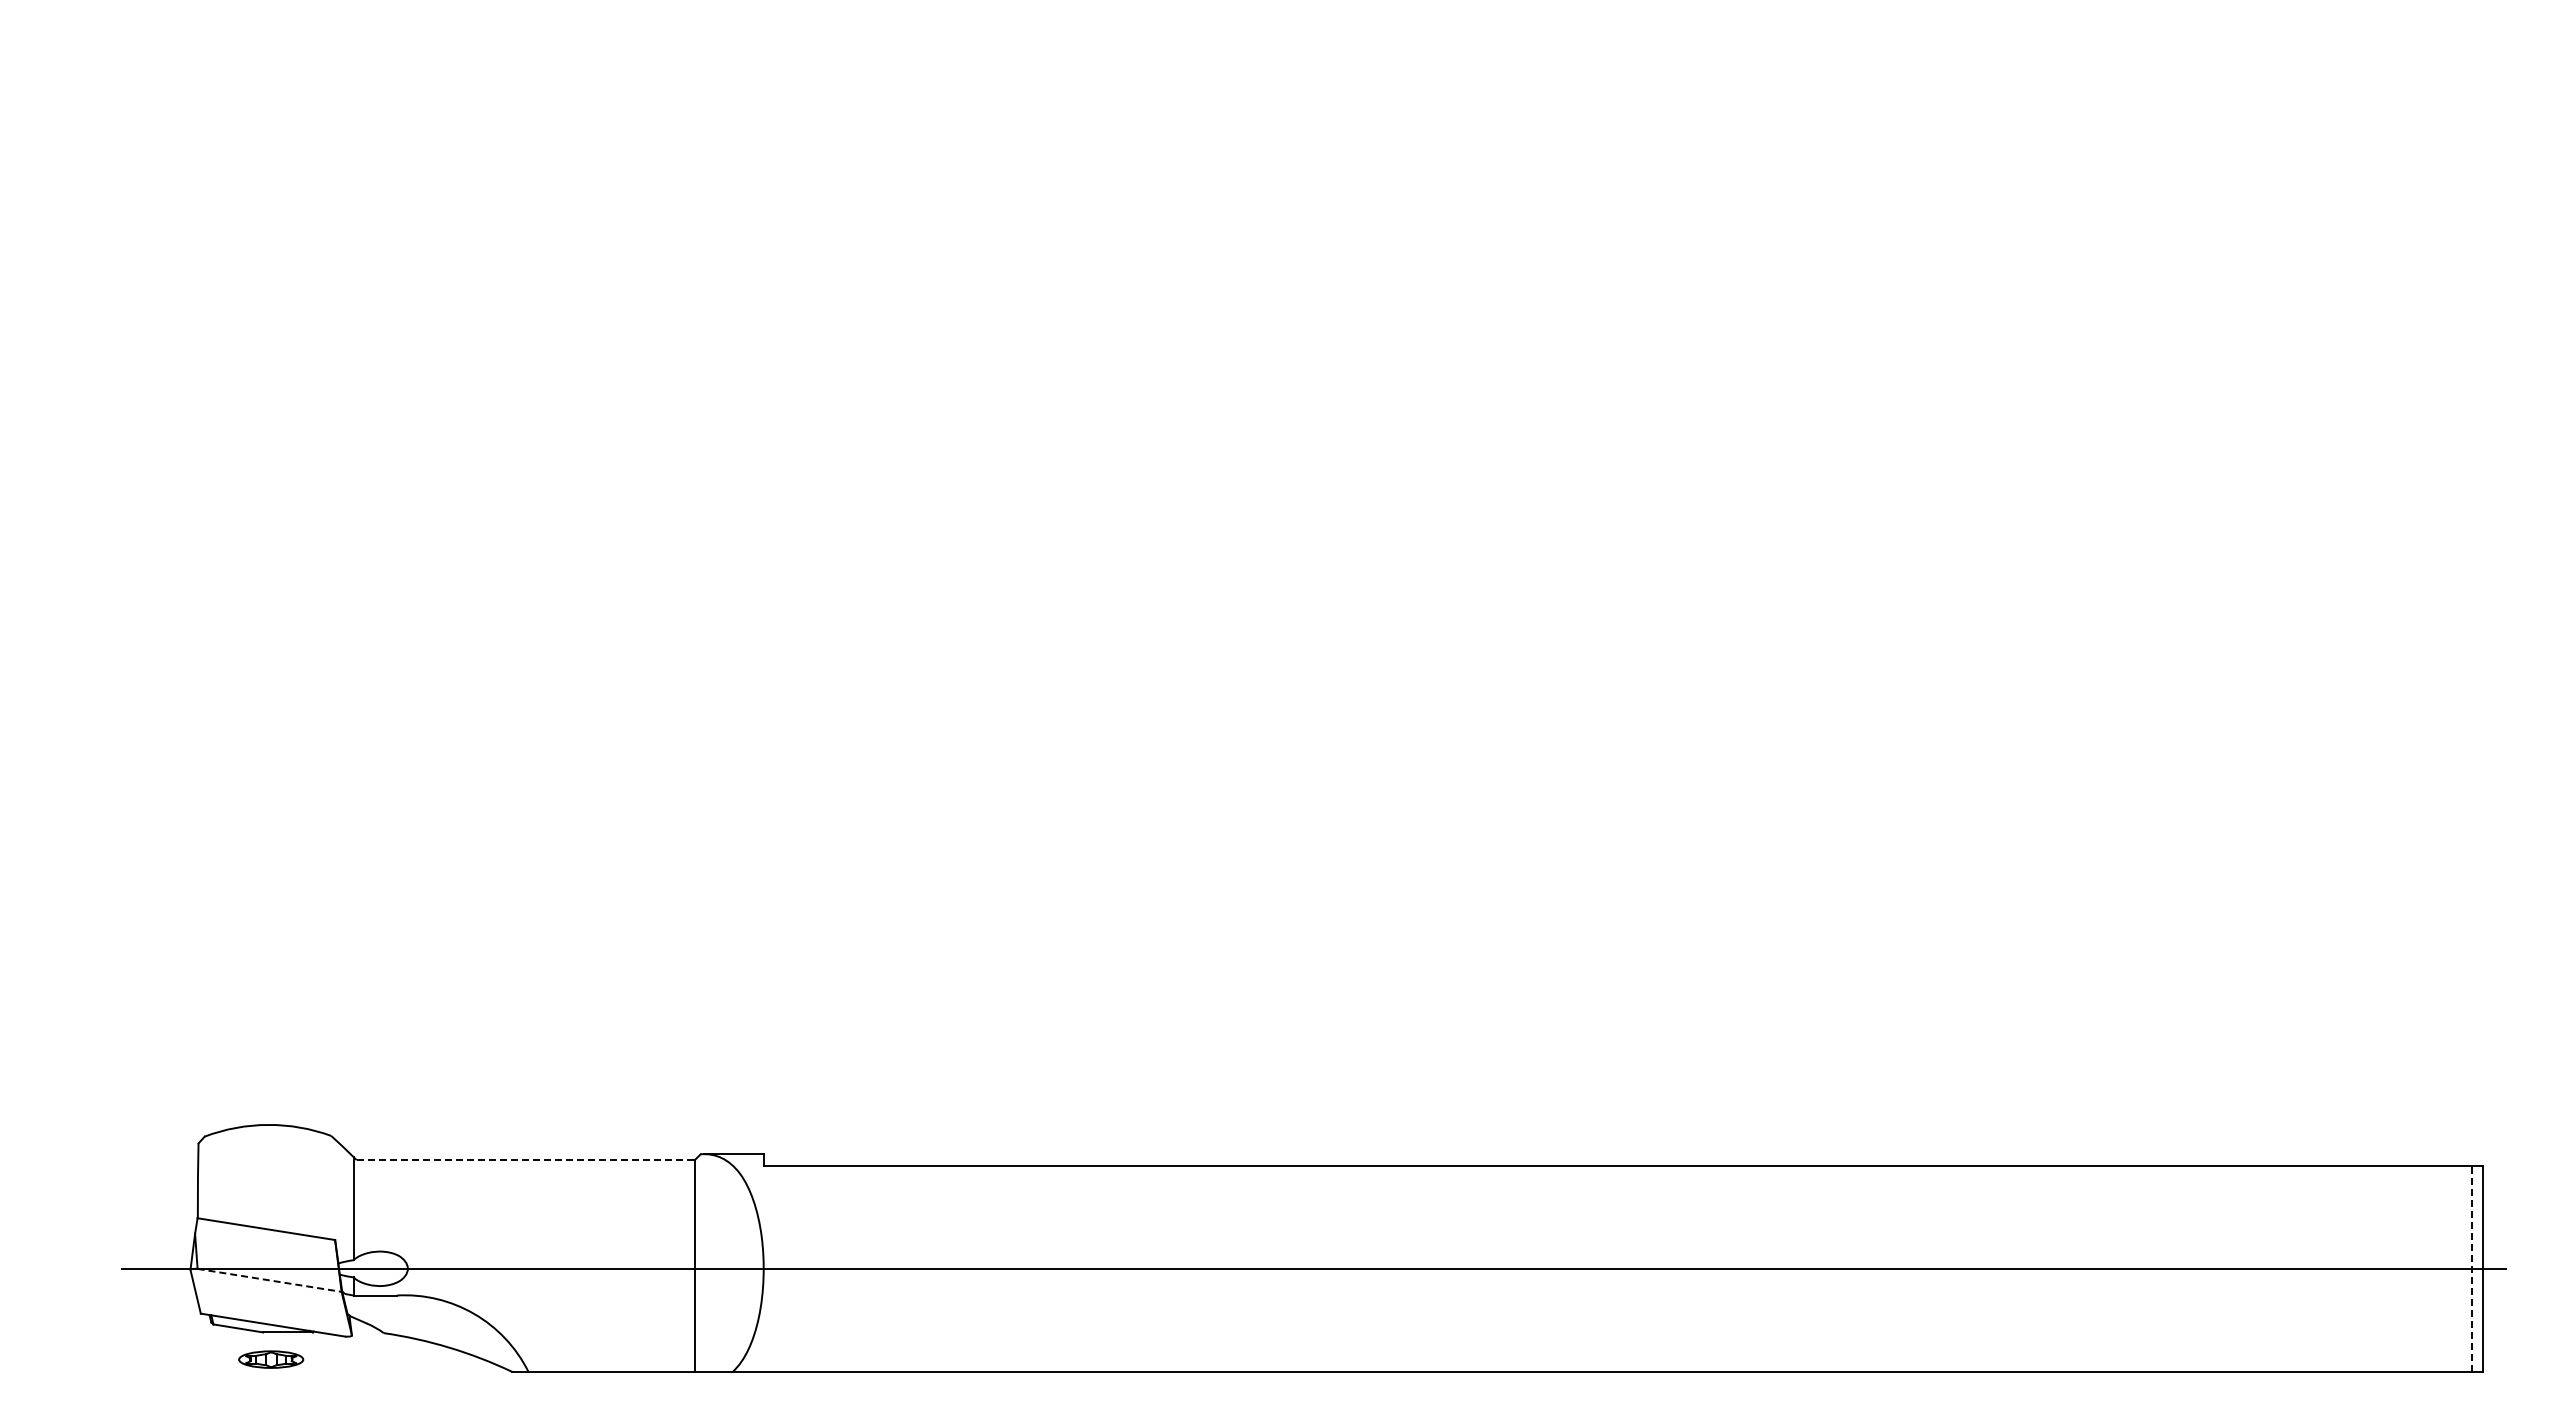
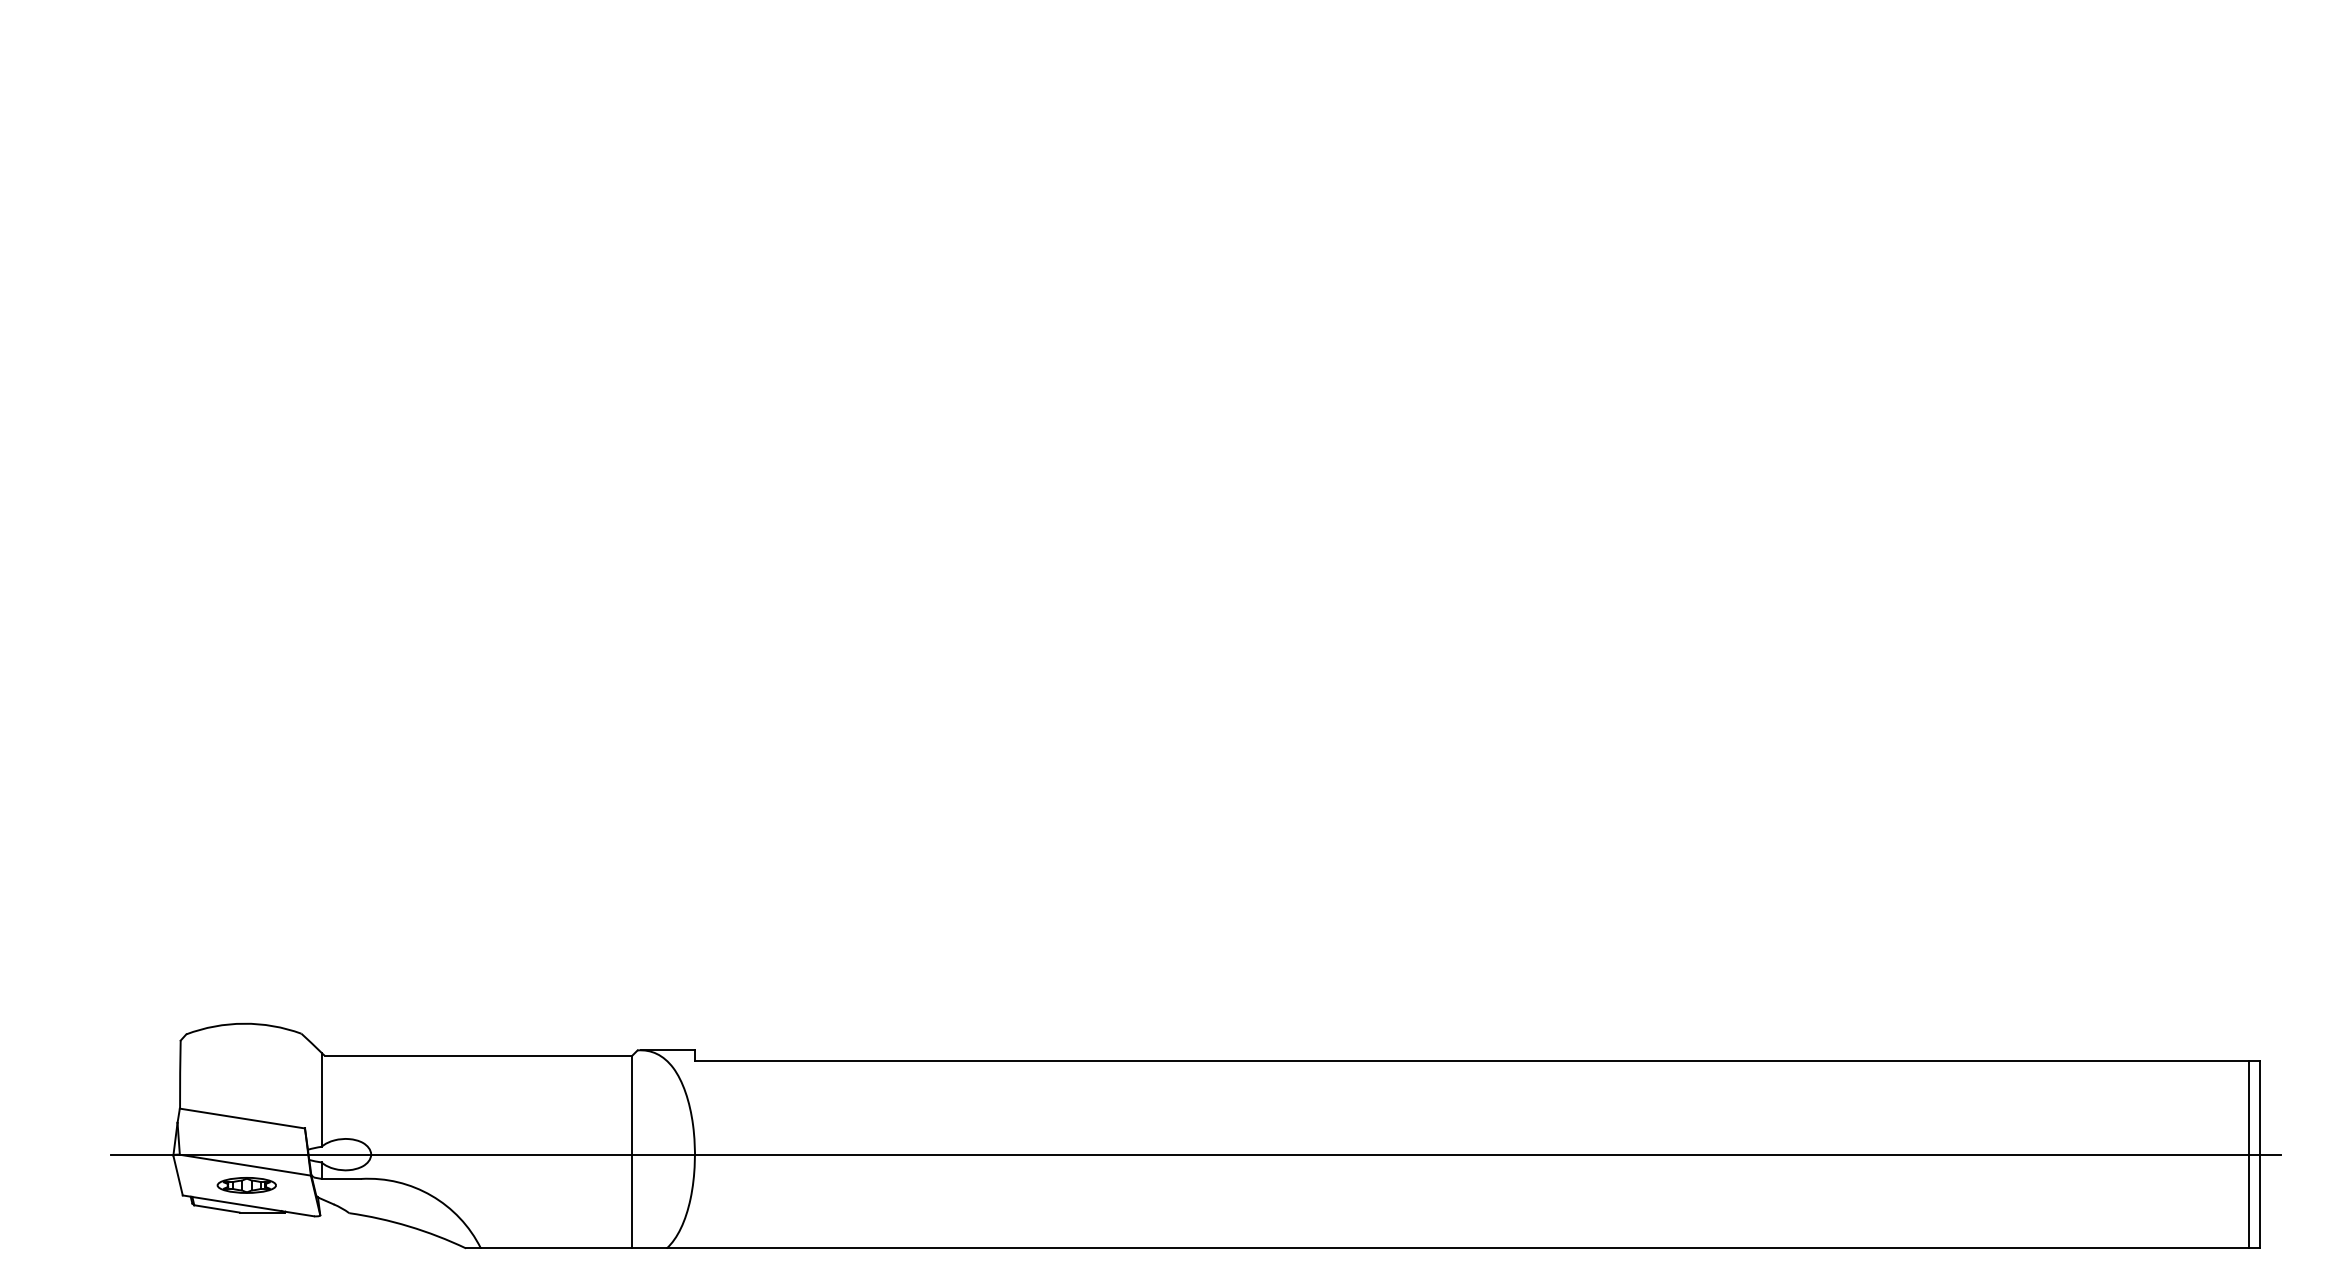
line: (526, 1160) -> (479, 1056), dashed -> solid
line: (2472, 1268) -> (2249, 1154), dashed -> solid
line: (269, 1280) -> (245, 1165), dashed -> solid
part: (271, 1359) -> (247, 1185), moved

